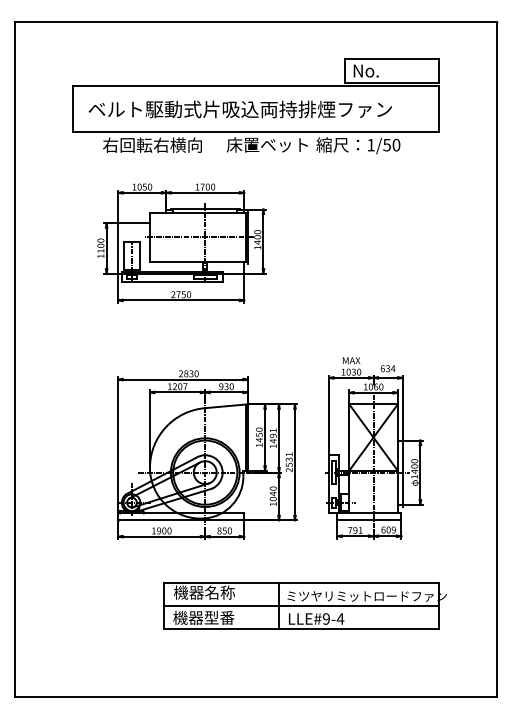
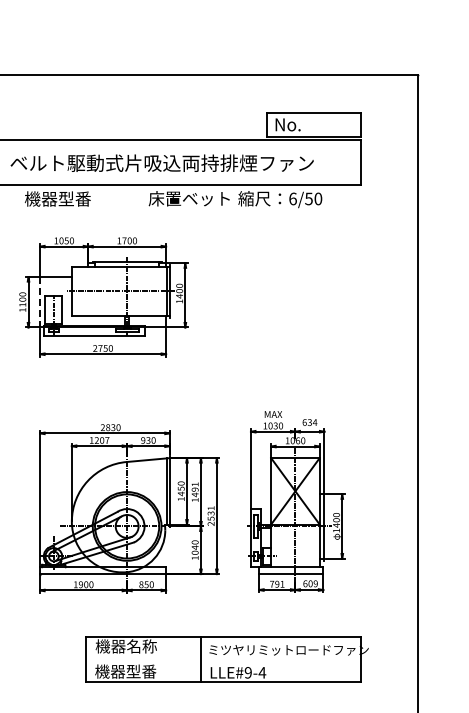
text: (152, 144) -> (74, 198), 右回転右横向 -> 機器型番
text: (371, 144) -> (293, 198), 1/50 -> 6/50
line: (118, 248) -> (40, 302), solid -> dashed
line: (301, 605) -> (223, 659), removed

